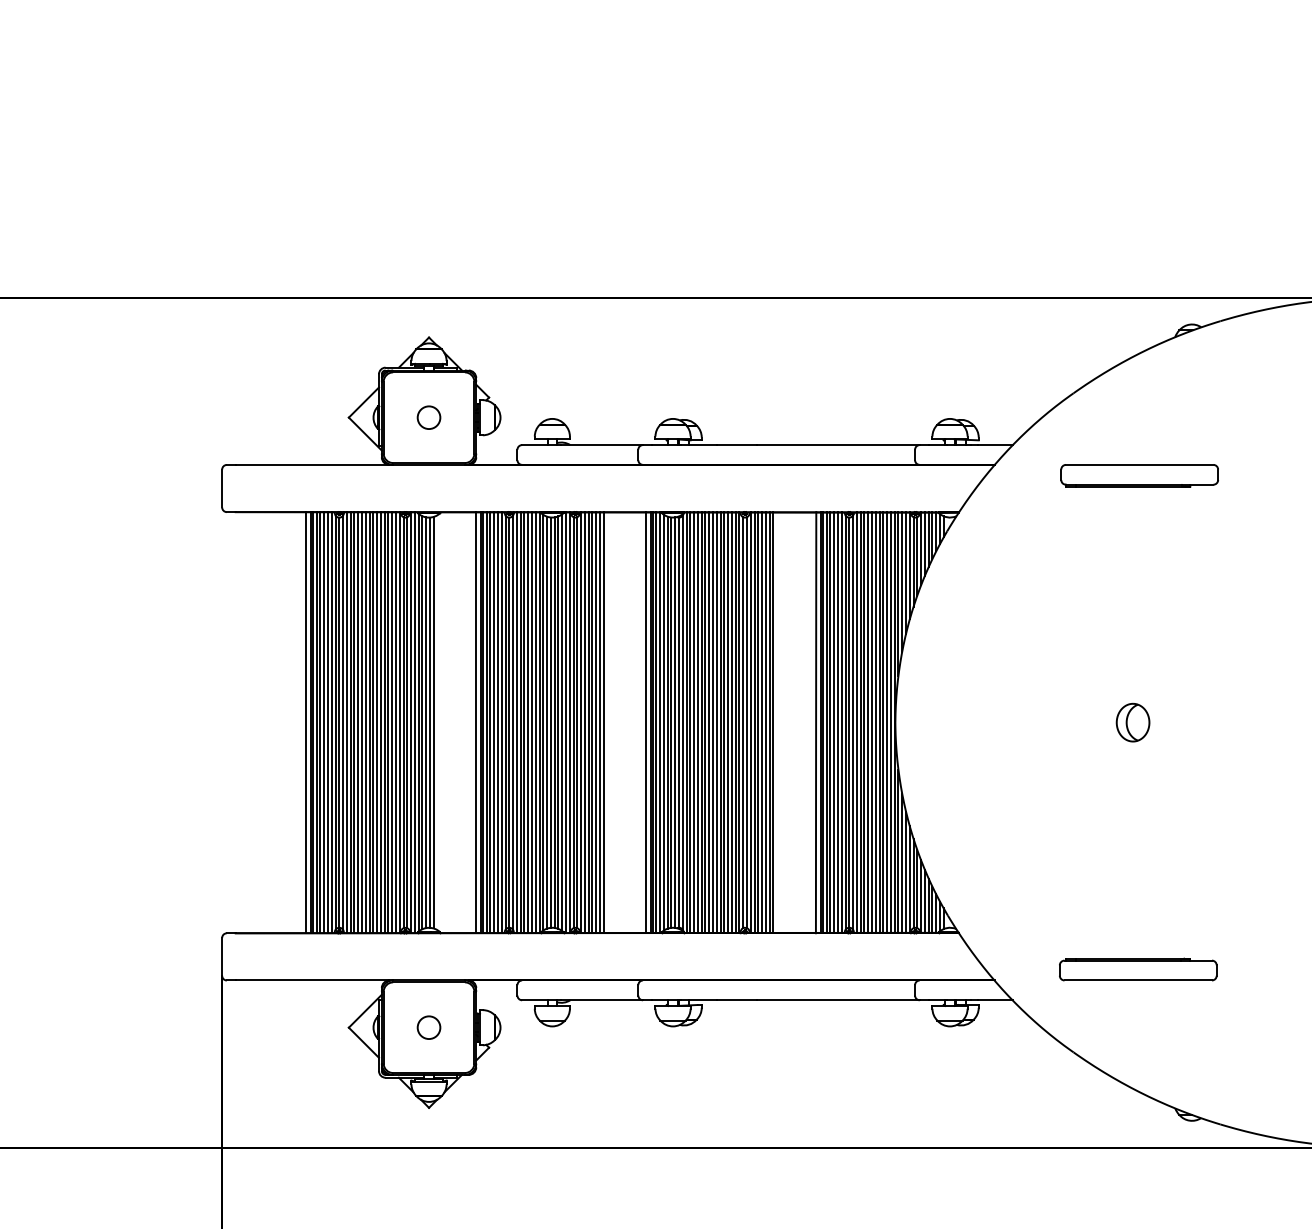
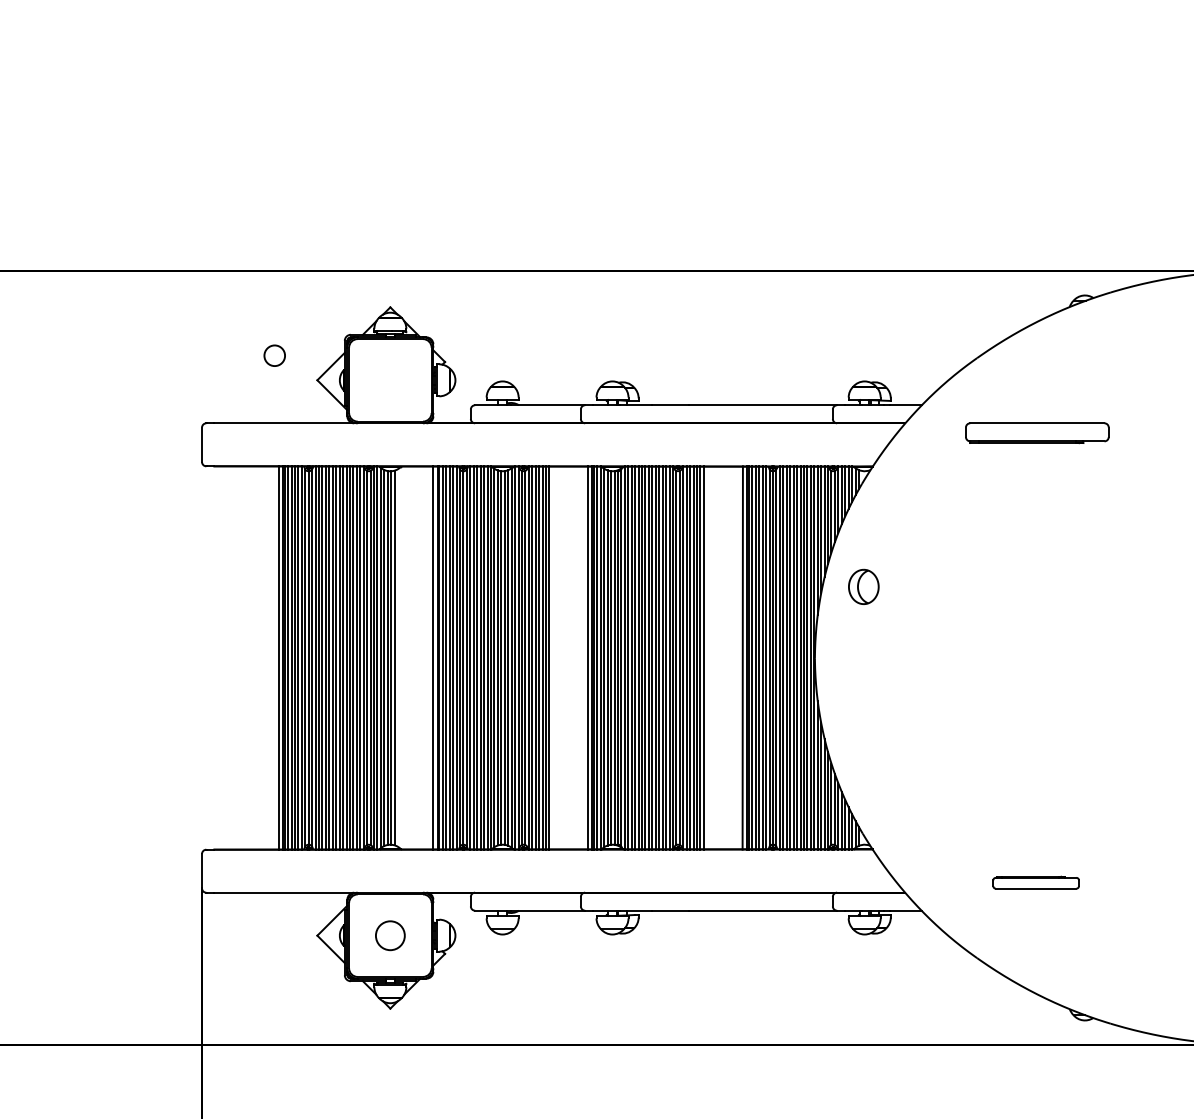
circle: (428, 417) -> (274, 355), moved
part: (1132, 722) -> (863, 586), moved
part: (1138, 969) -> (1036, 882), size x0.6
circle: (428, 1027) -> (389, 935), size x1.4

